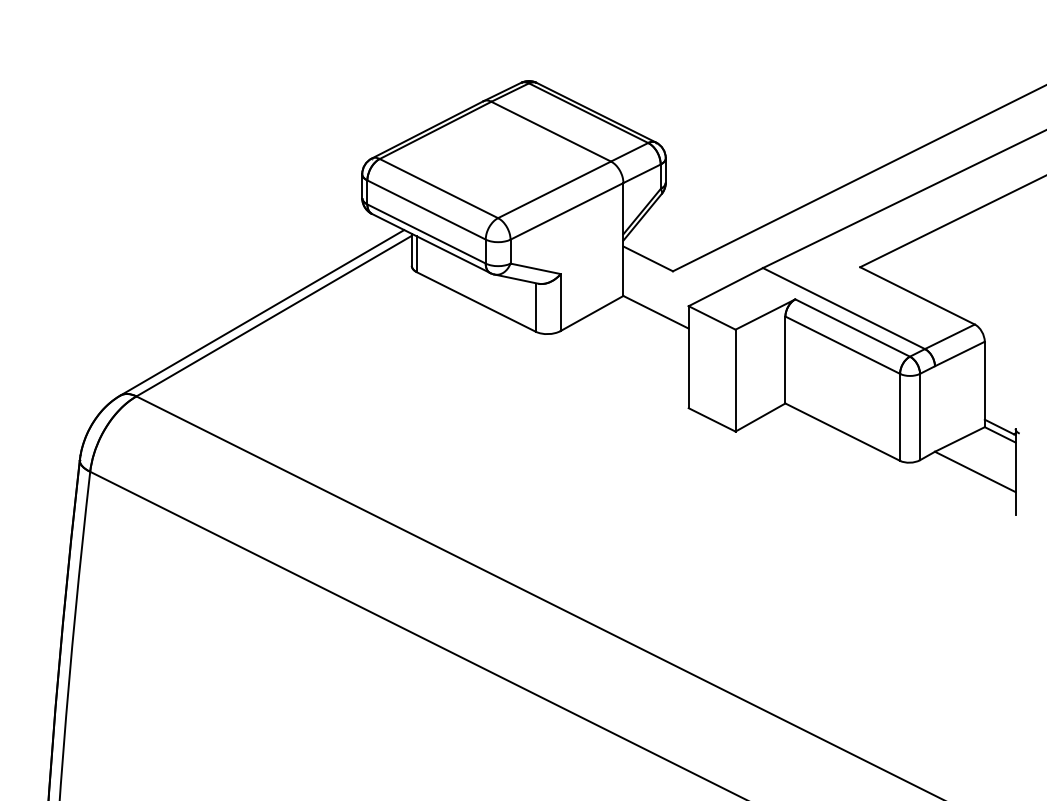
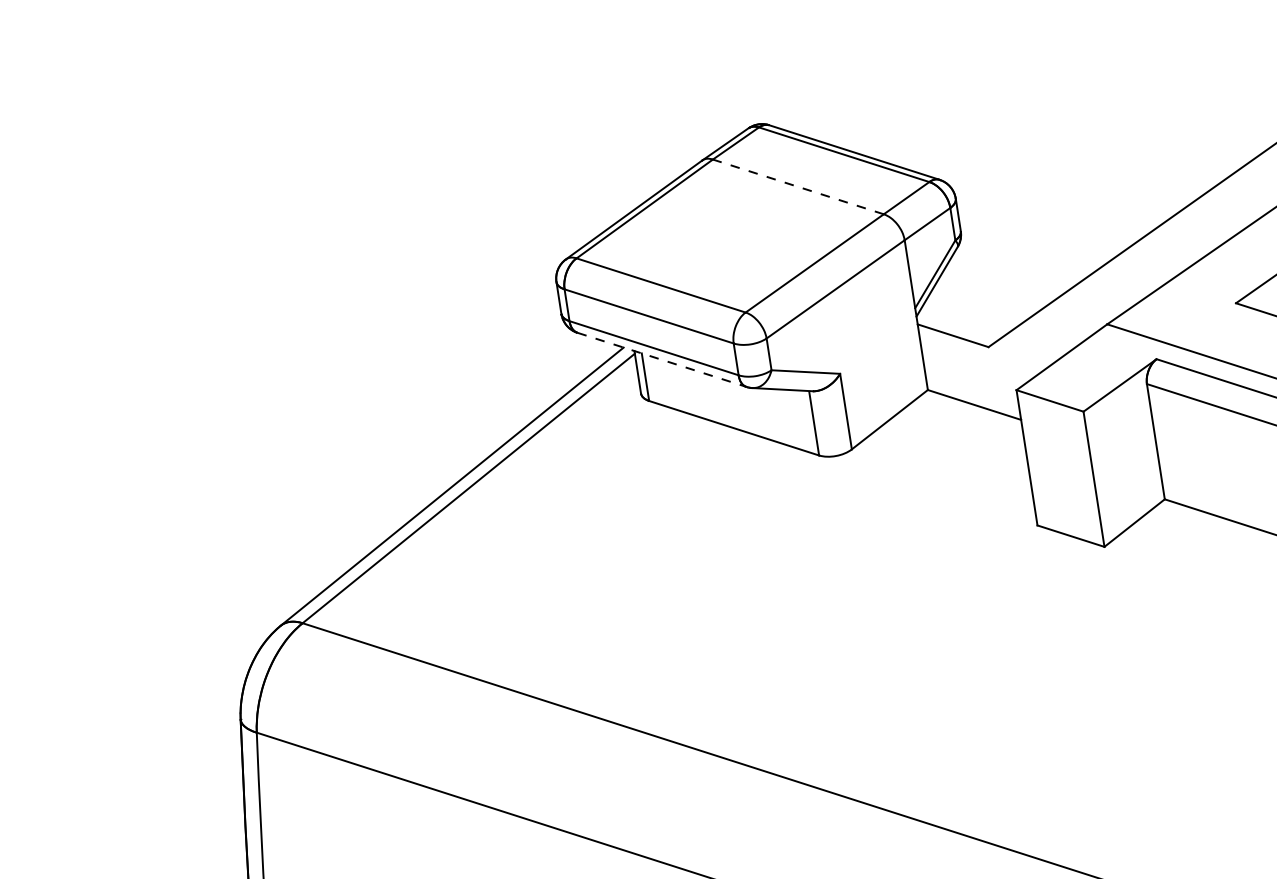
line: (551, 131) -> (798, 186), solid -> dashed
line: (431, 243) -> (662, 359), solid -> dashed

